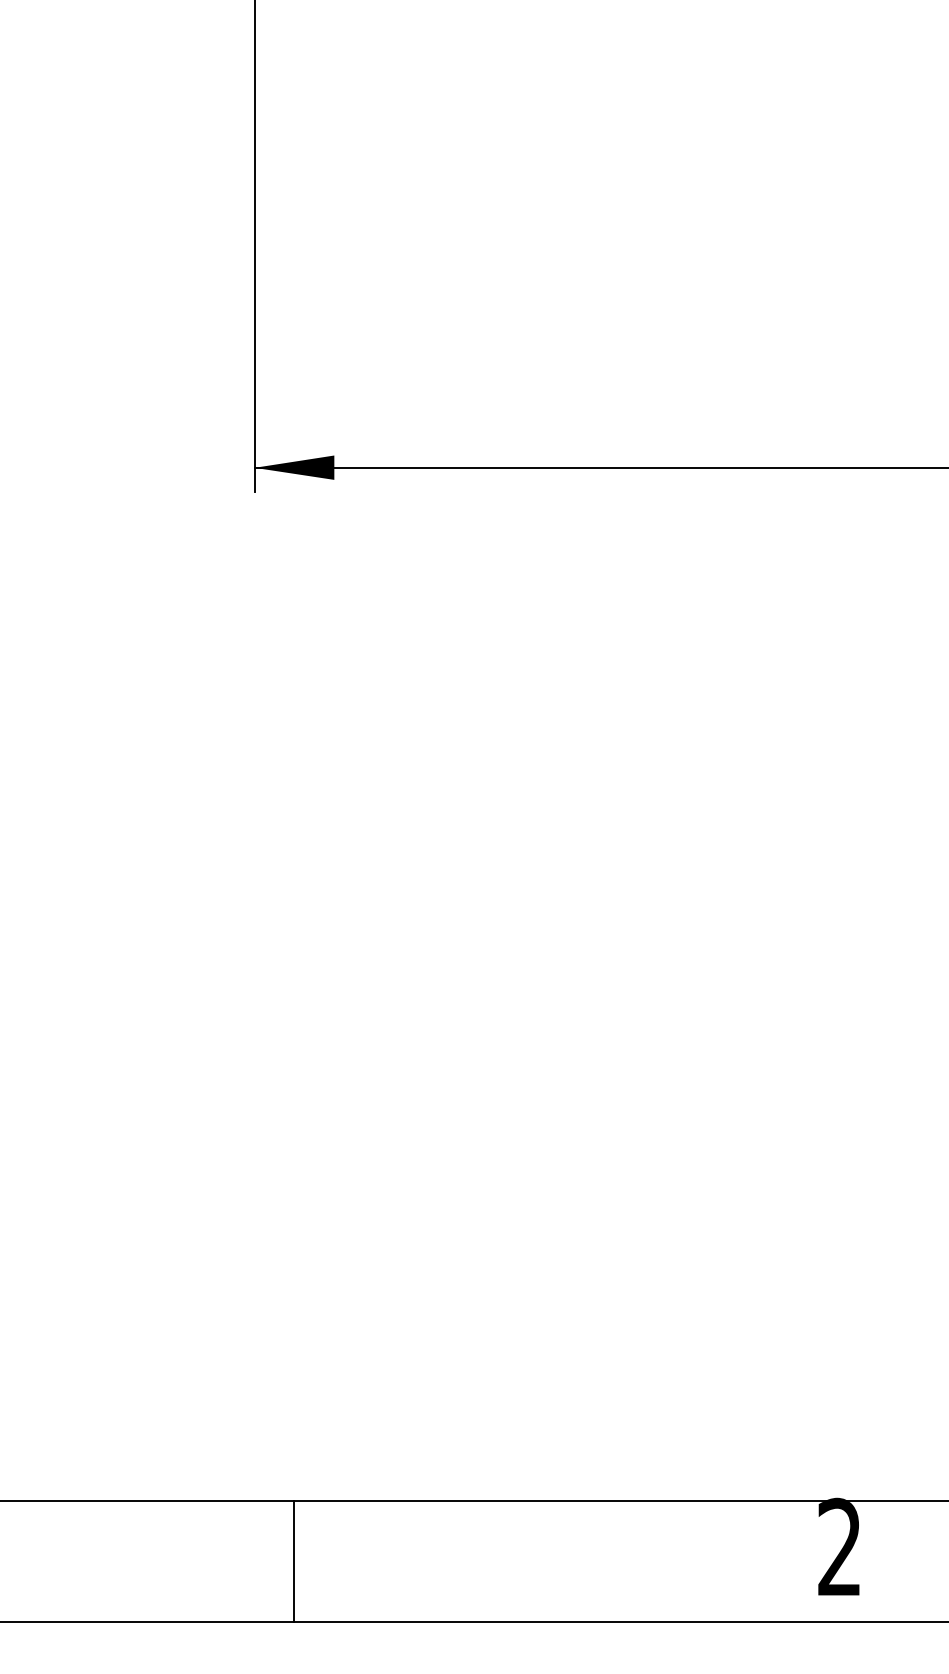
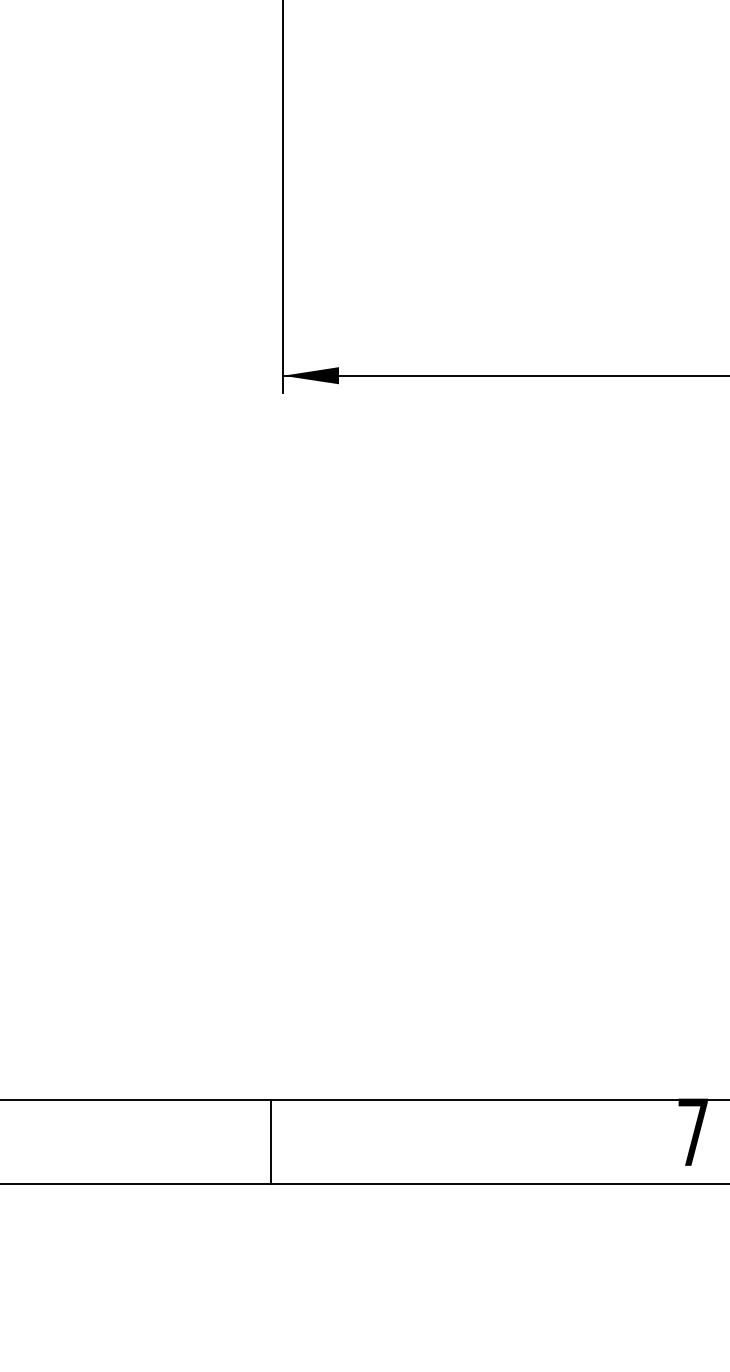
text: (838, 1546) -> (692, 1131), 2 -> 7
line: (293, 1560) -> (270, 1141), moved

